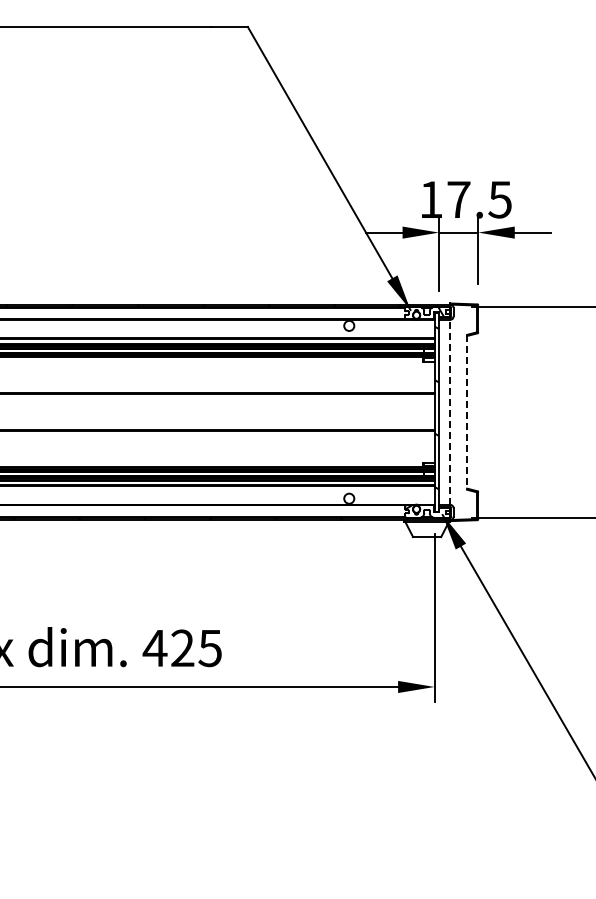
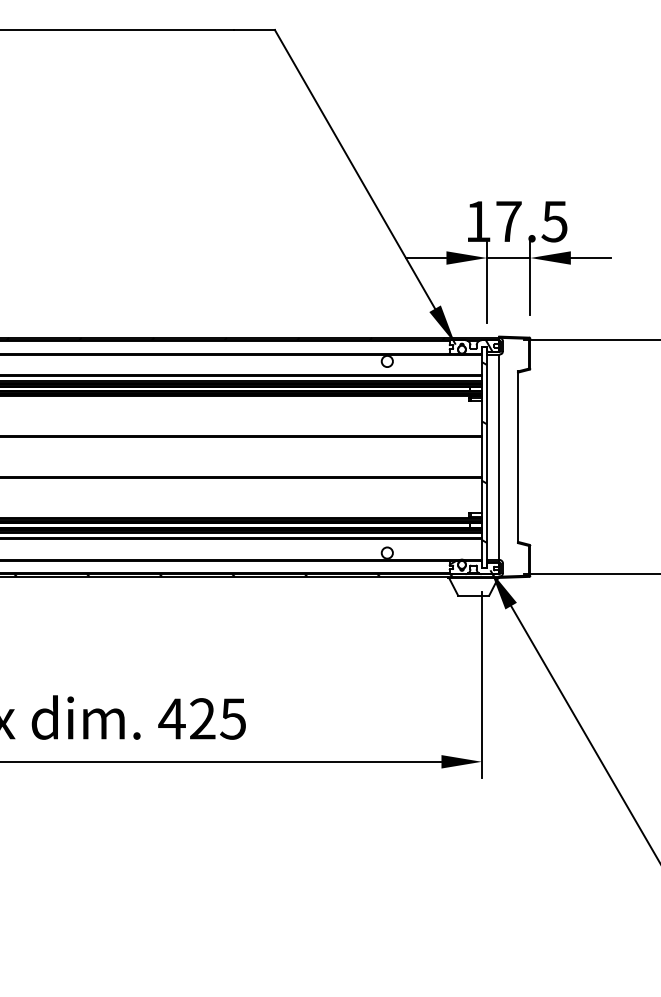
line: (450, 412) -> (499, 457), dashed -> solid
line: (467, 412) -> (518, 457), dashed -> solid

